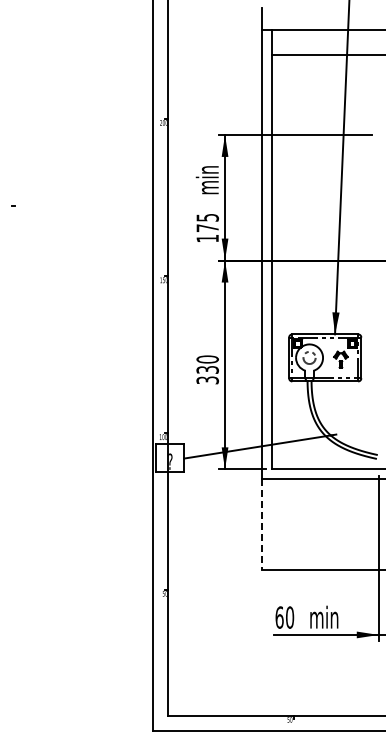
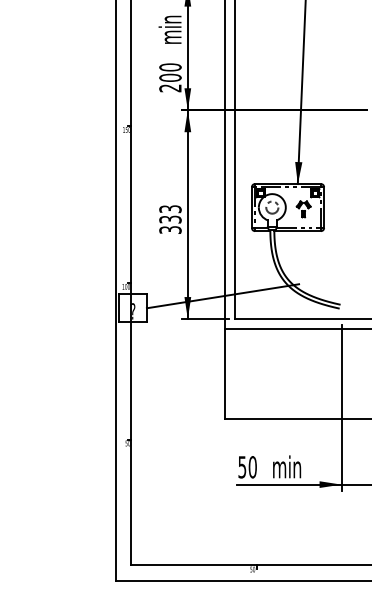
text: (207, 227) -> (170, 77), 175 -> 200
text: (207, 359) -> (170, 209), 330 -> 333
line: (262, 525) -> (225, 375), dashed -> solid
text: (279, 617) -> (242, 467), 60 -> 50

